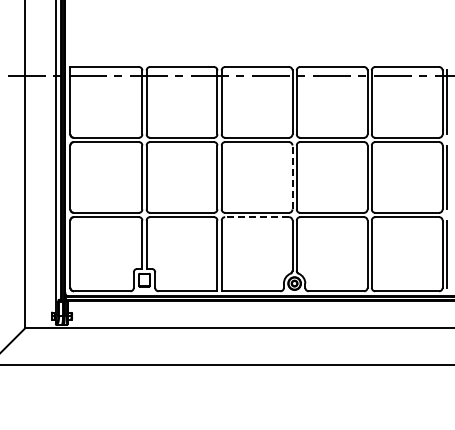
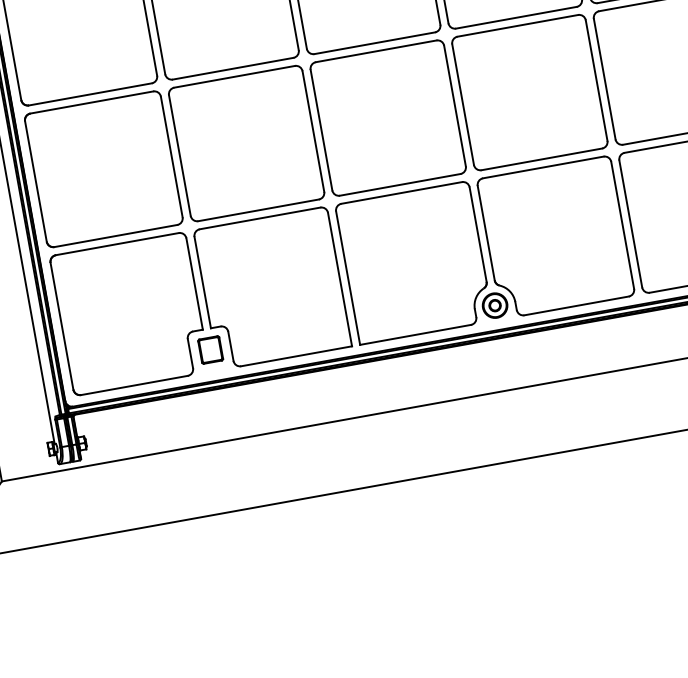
line: (292, 177) -> (455, 106), dashed -> solid
line: (257, 217) -> (402, 193), dashed -> solid

